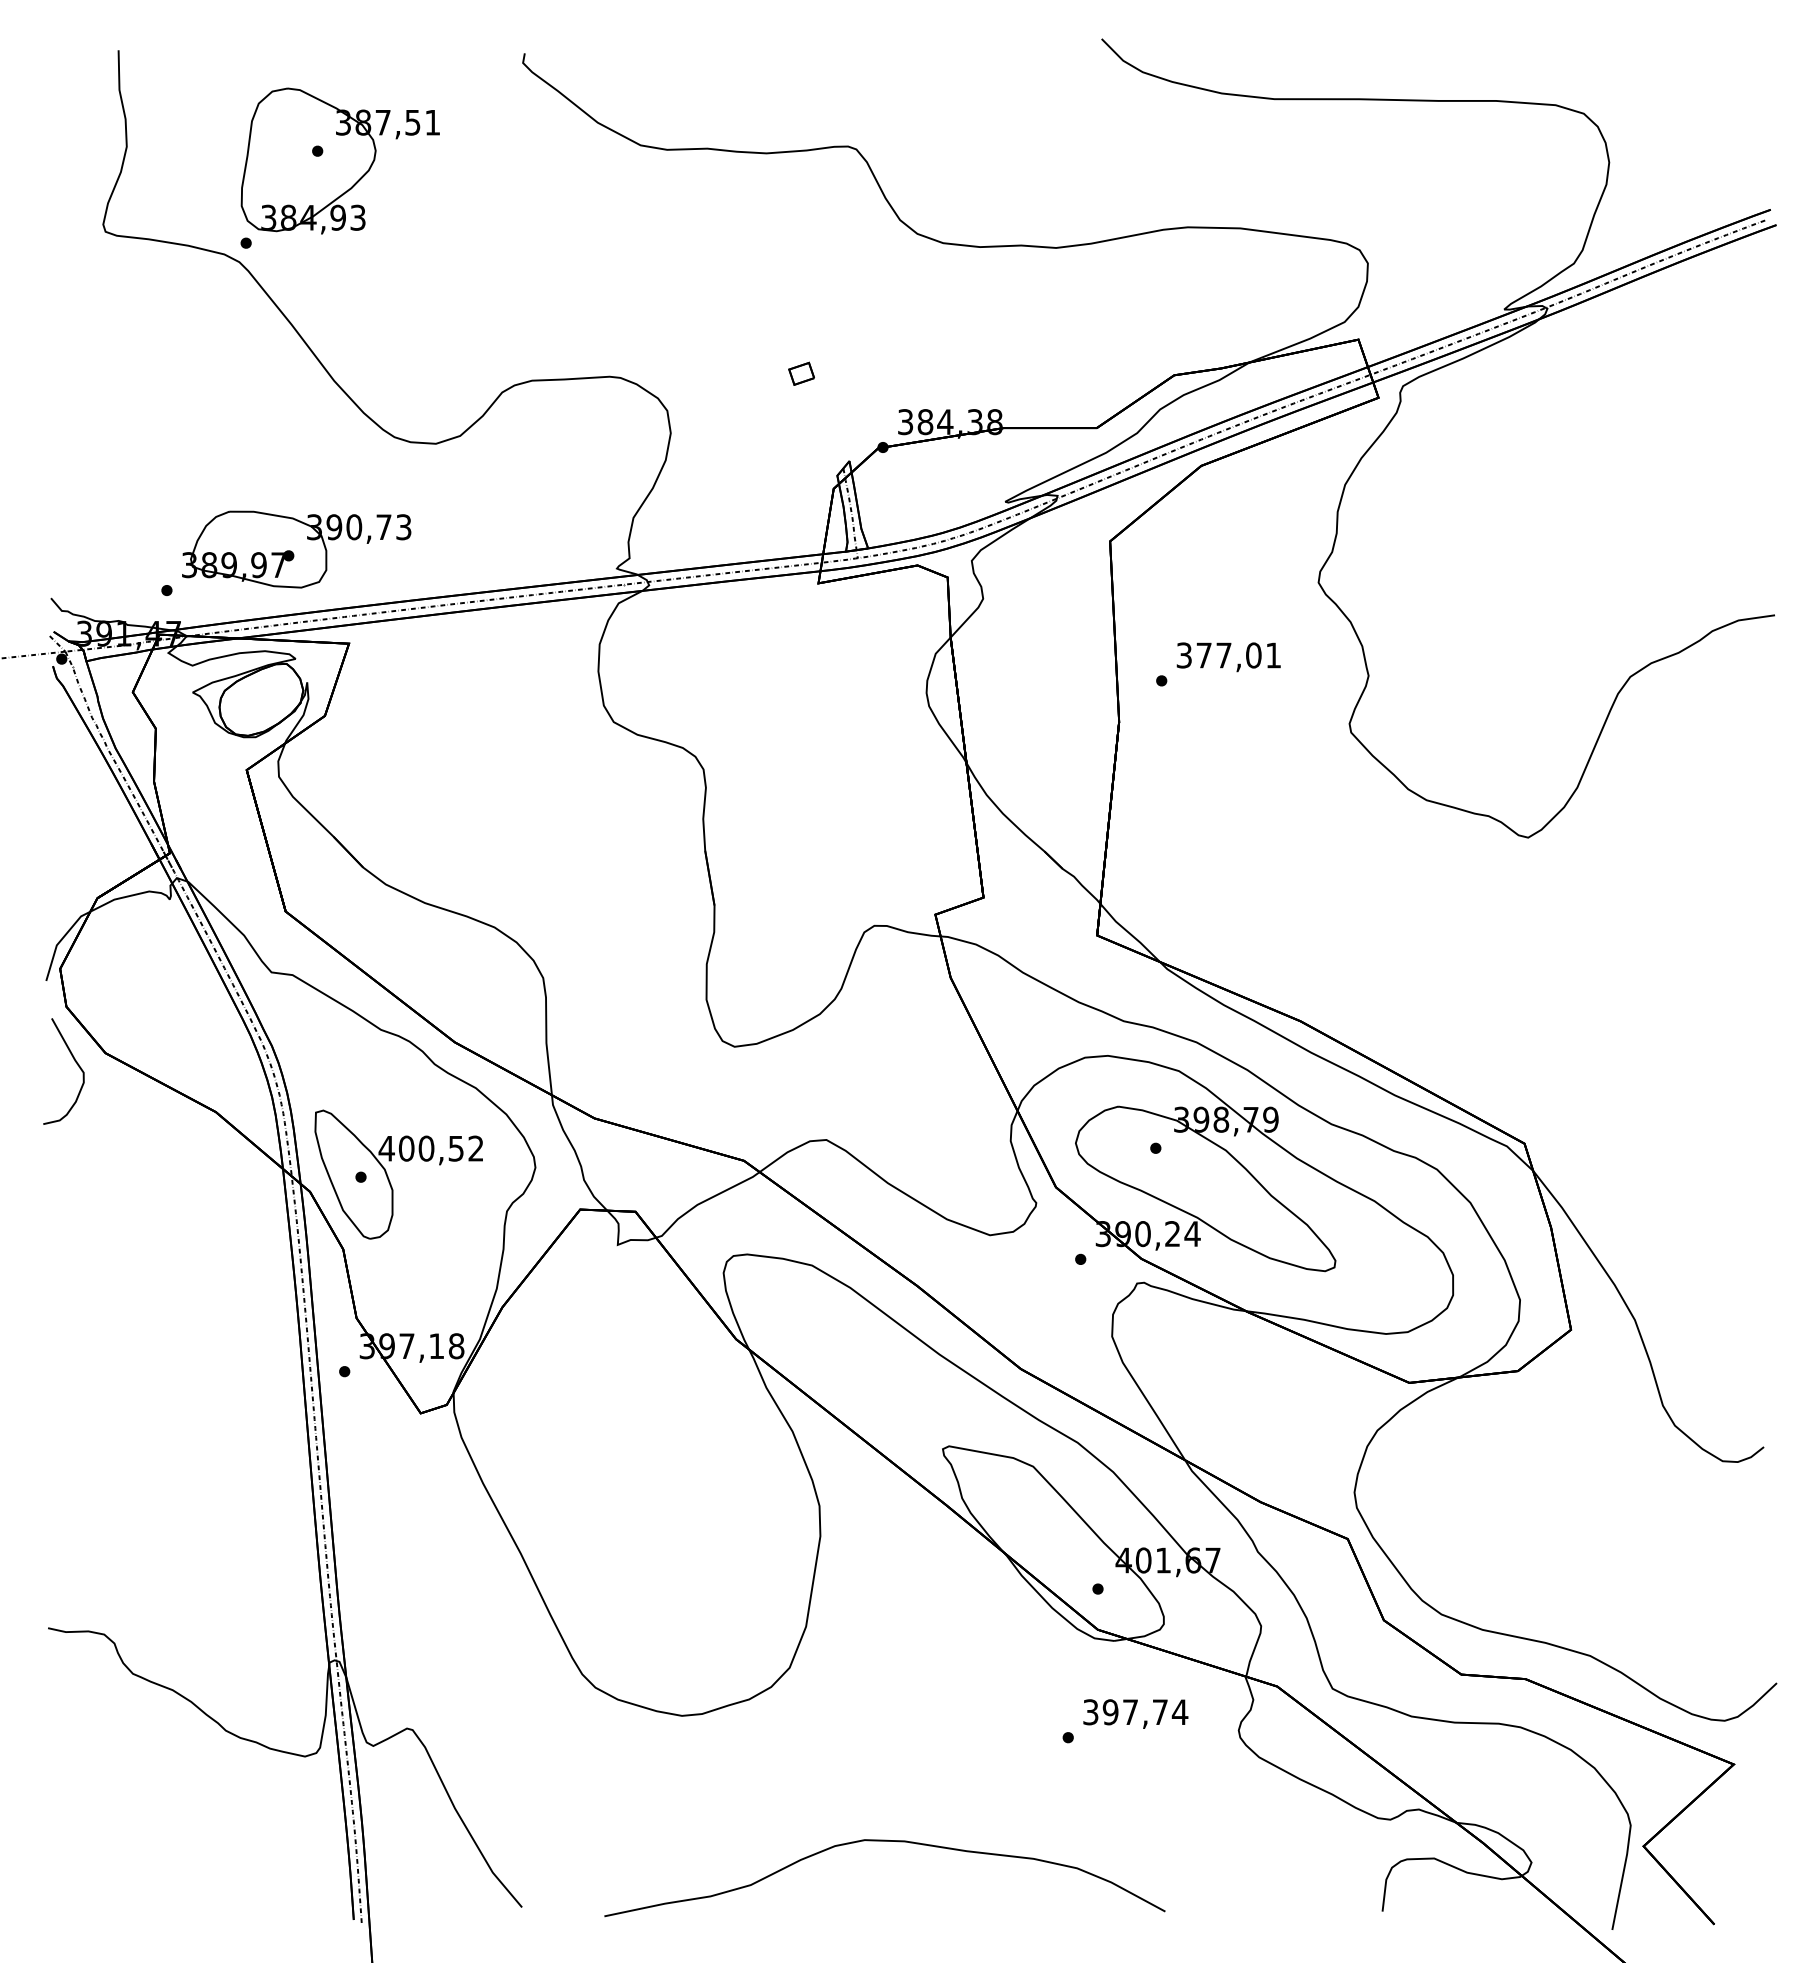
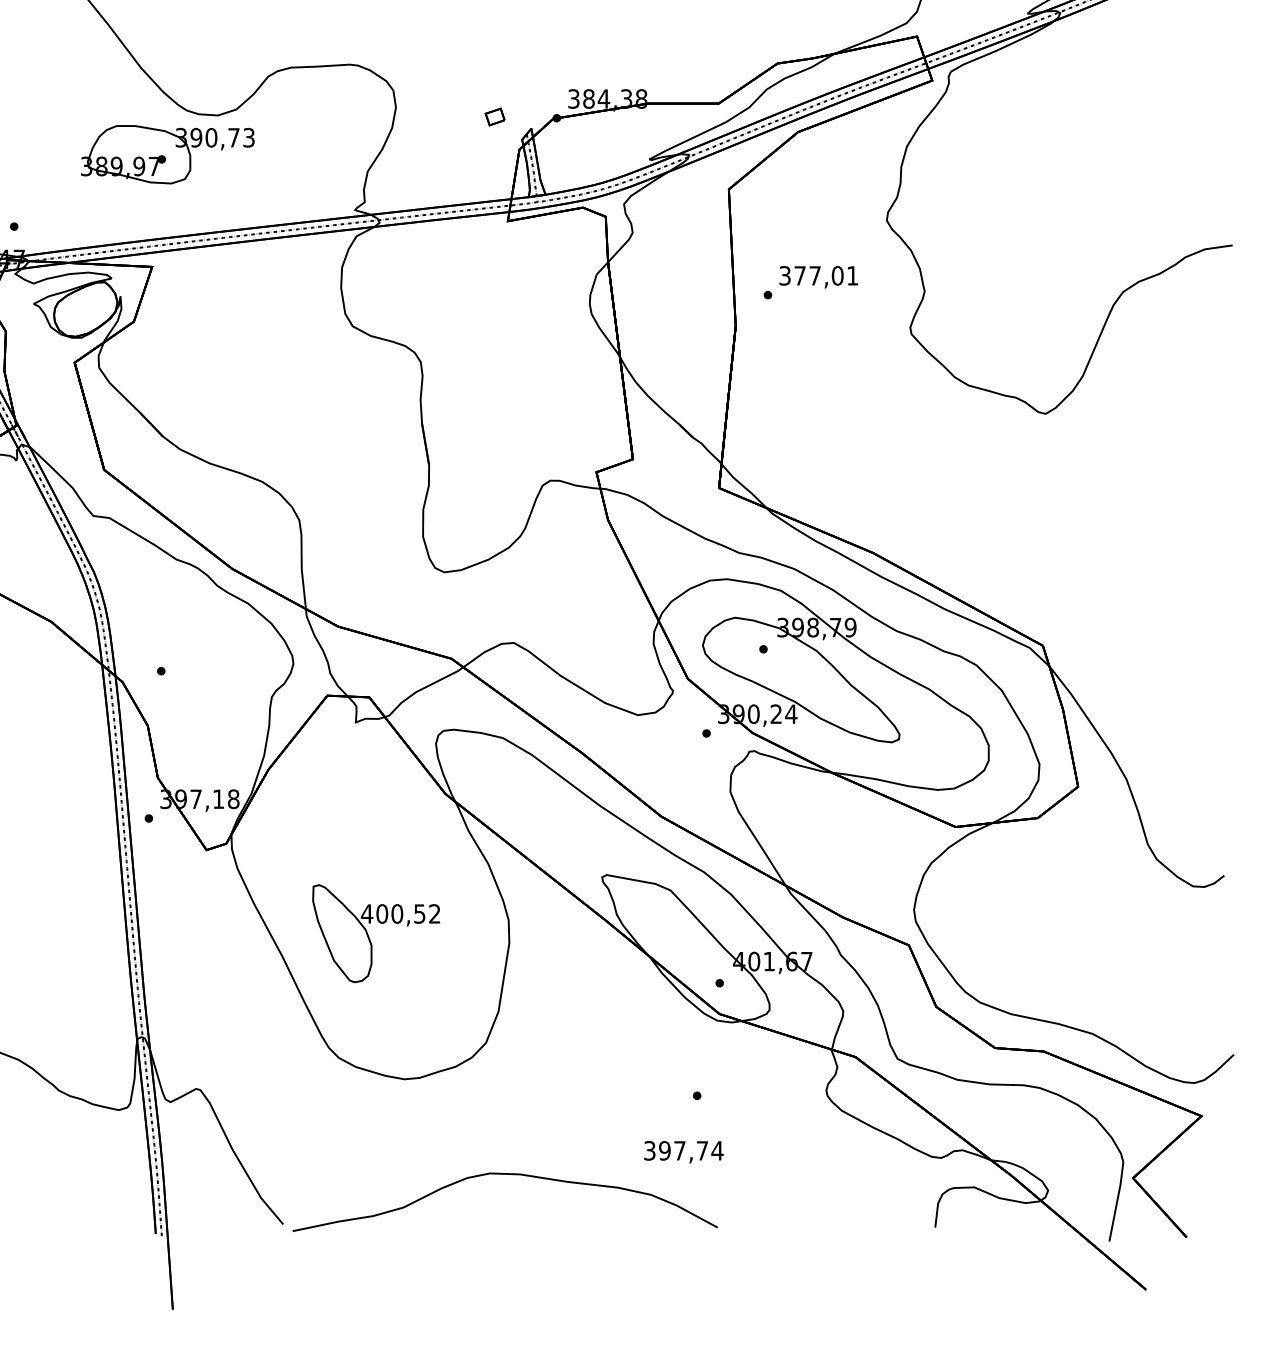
part: (801, 373) -> (495, 116), moved
part: (296, 549) -> (167, 154), moved
part: (389, 1178) -> (369, 936), moved
text: (1135, 1713) -> (683, 1151), moved
curve: (884, 1841) -> (504, 1174), moved

